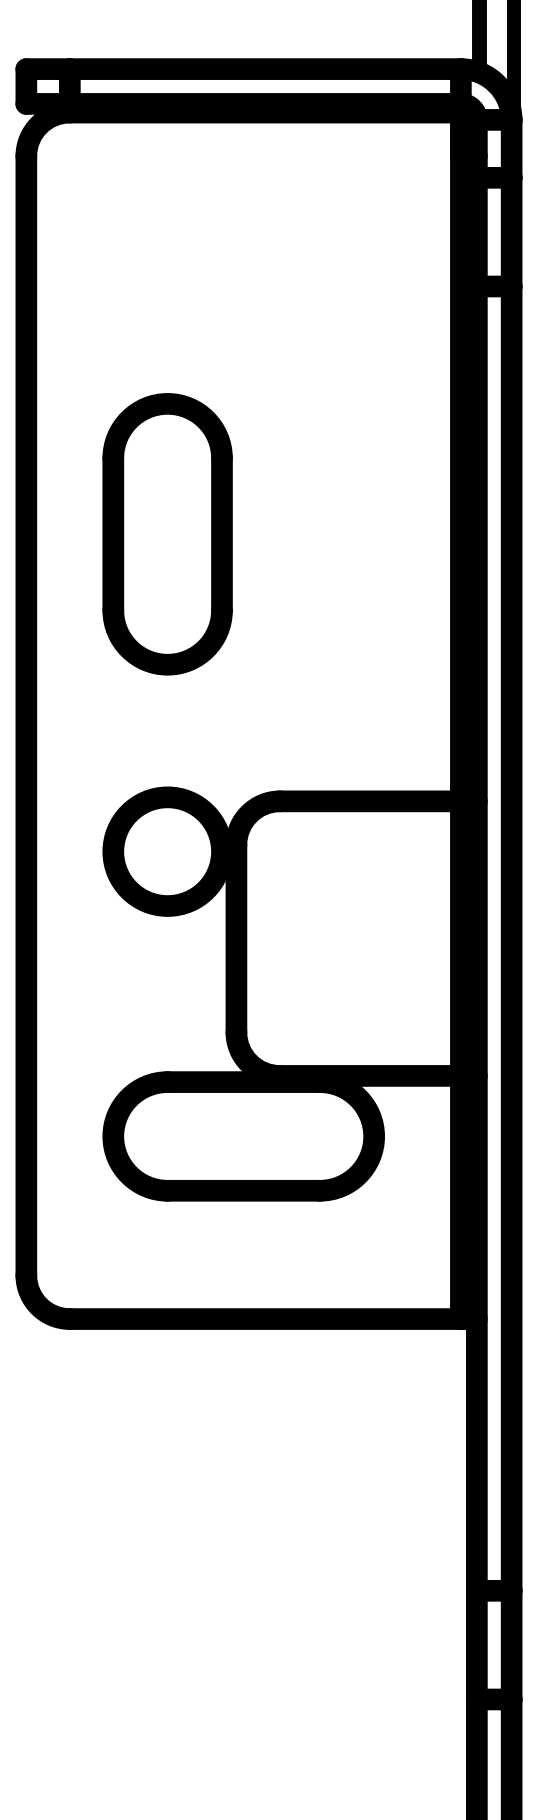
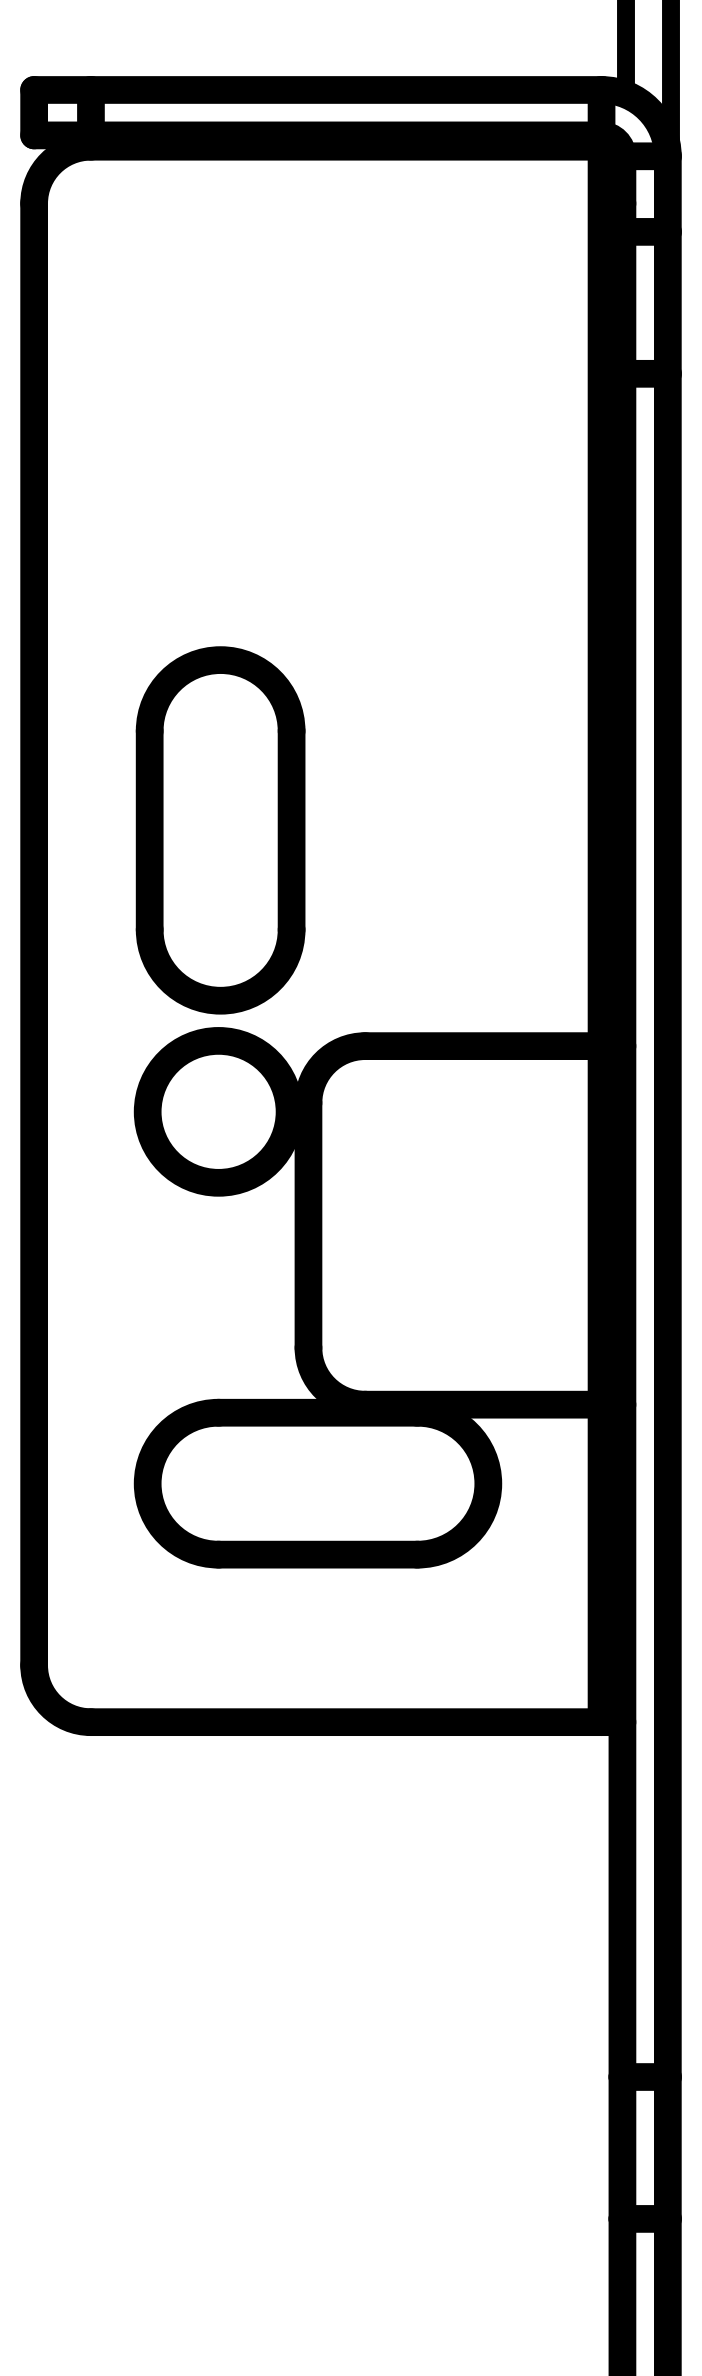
part: (167, 534) -> (220, 830), moved

